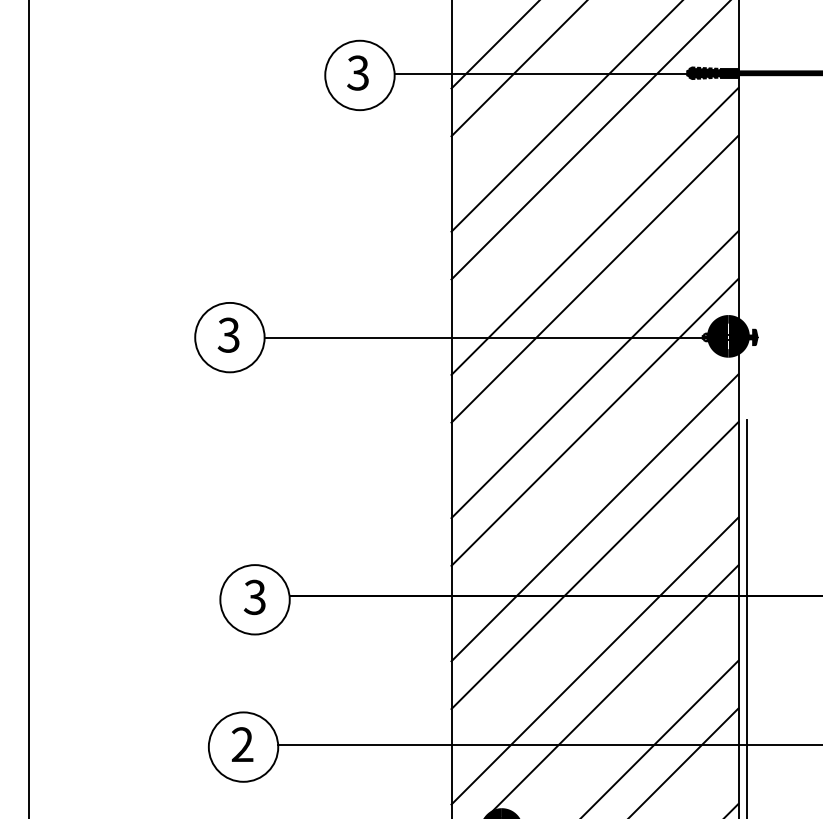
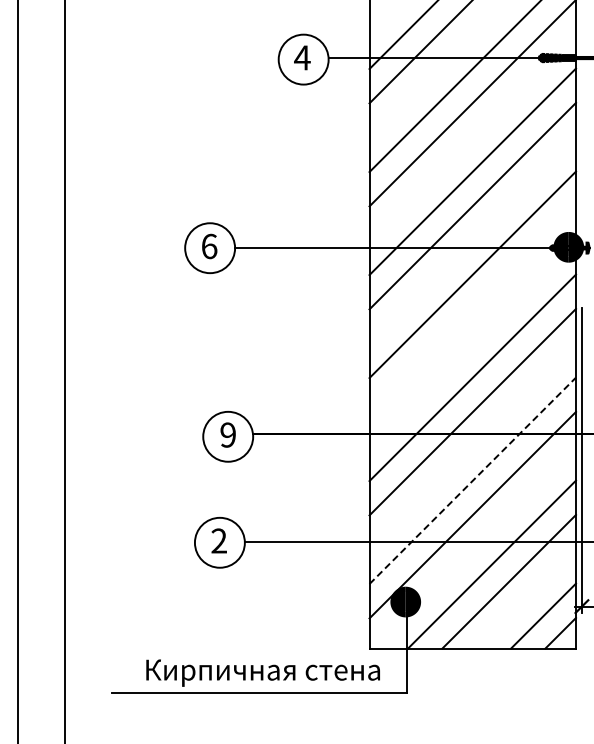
text: (358, 72) -> (302, 57), 3 -> 4
text: (229, 335) -> (209, 246), 3 -> 6
line: (594, 421) -> (472, 308), removed
text: (254, 596) -> (227, 434), 3 -> 9
line: (596, 660) -> (473, 480), solid -> dashed

